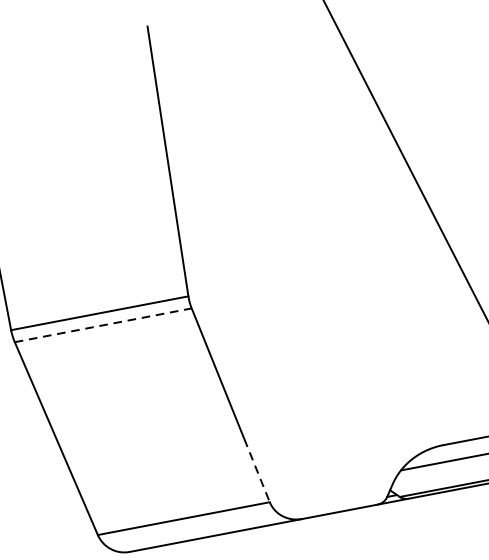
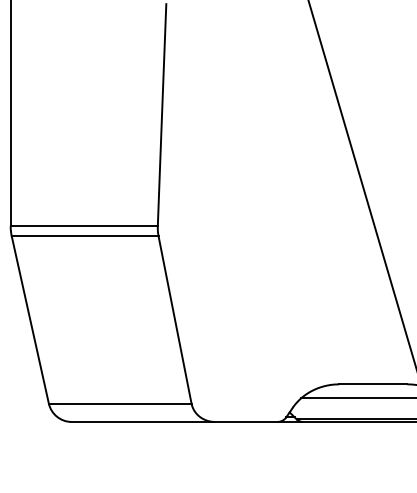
line: (103, 325) -> (85, 236), dashed -> solid
line: (257, 470) -> (186, 376), dashed -> solid

